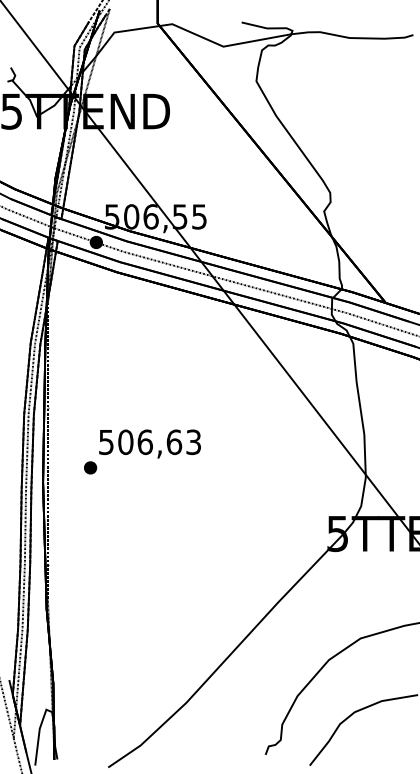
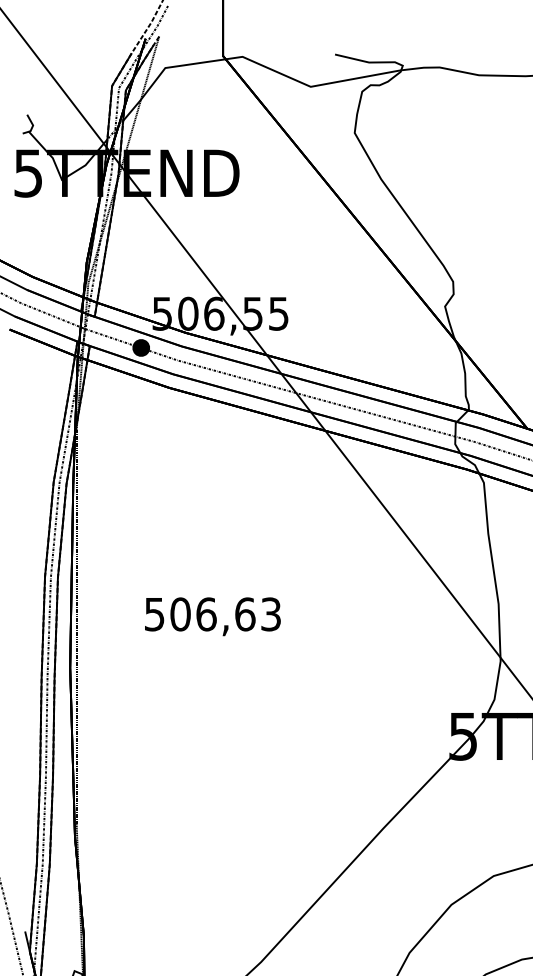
part: (90, 467) -> (133, 648), removed

